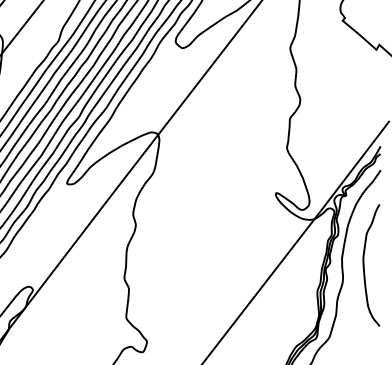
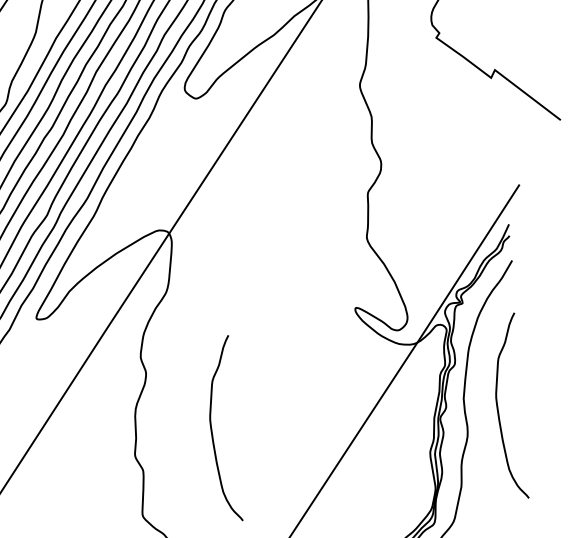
curve: (176, 265) -> (212, 429), added

